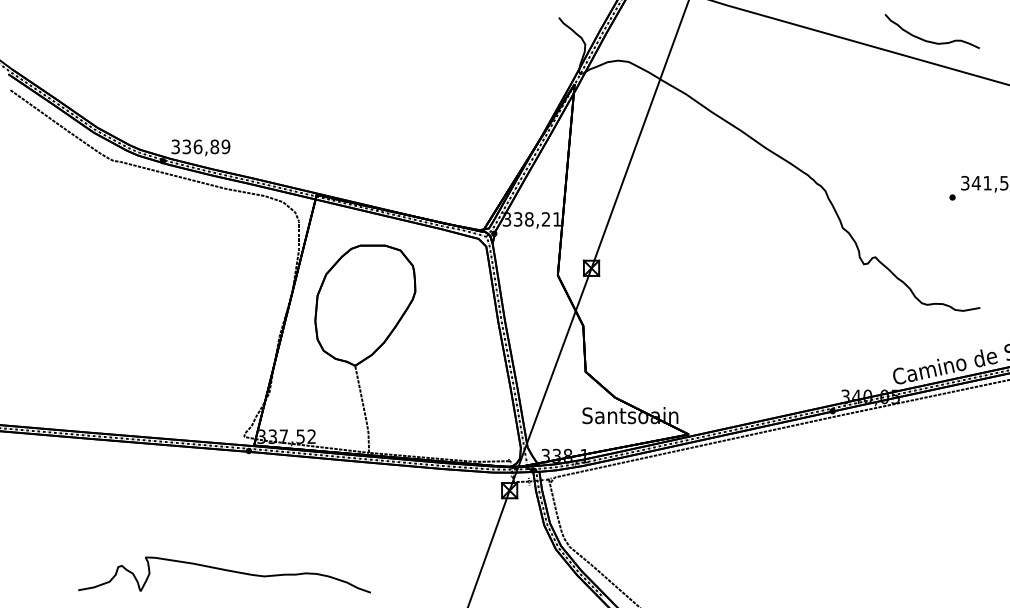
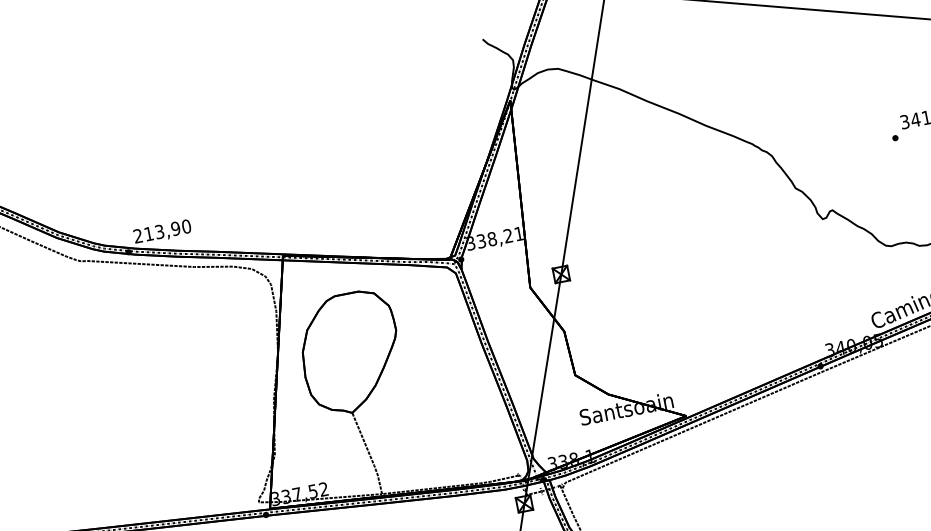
text: (200, 146) -> (161, 231), 336,89 -> 213,90

